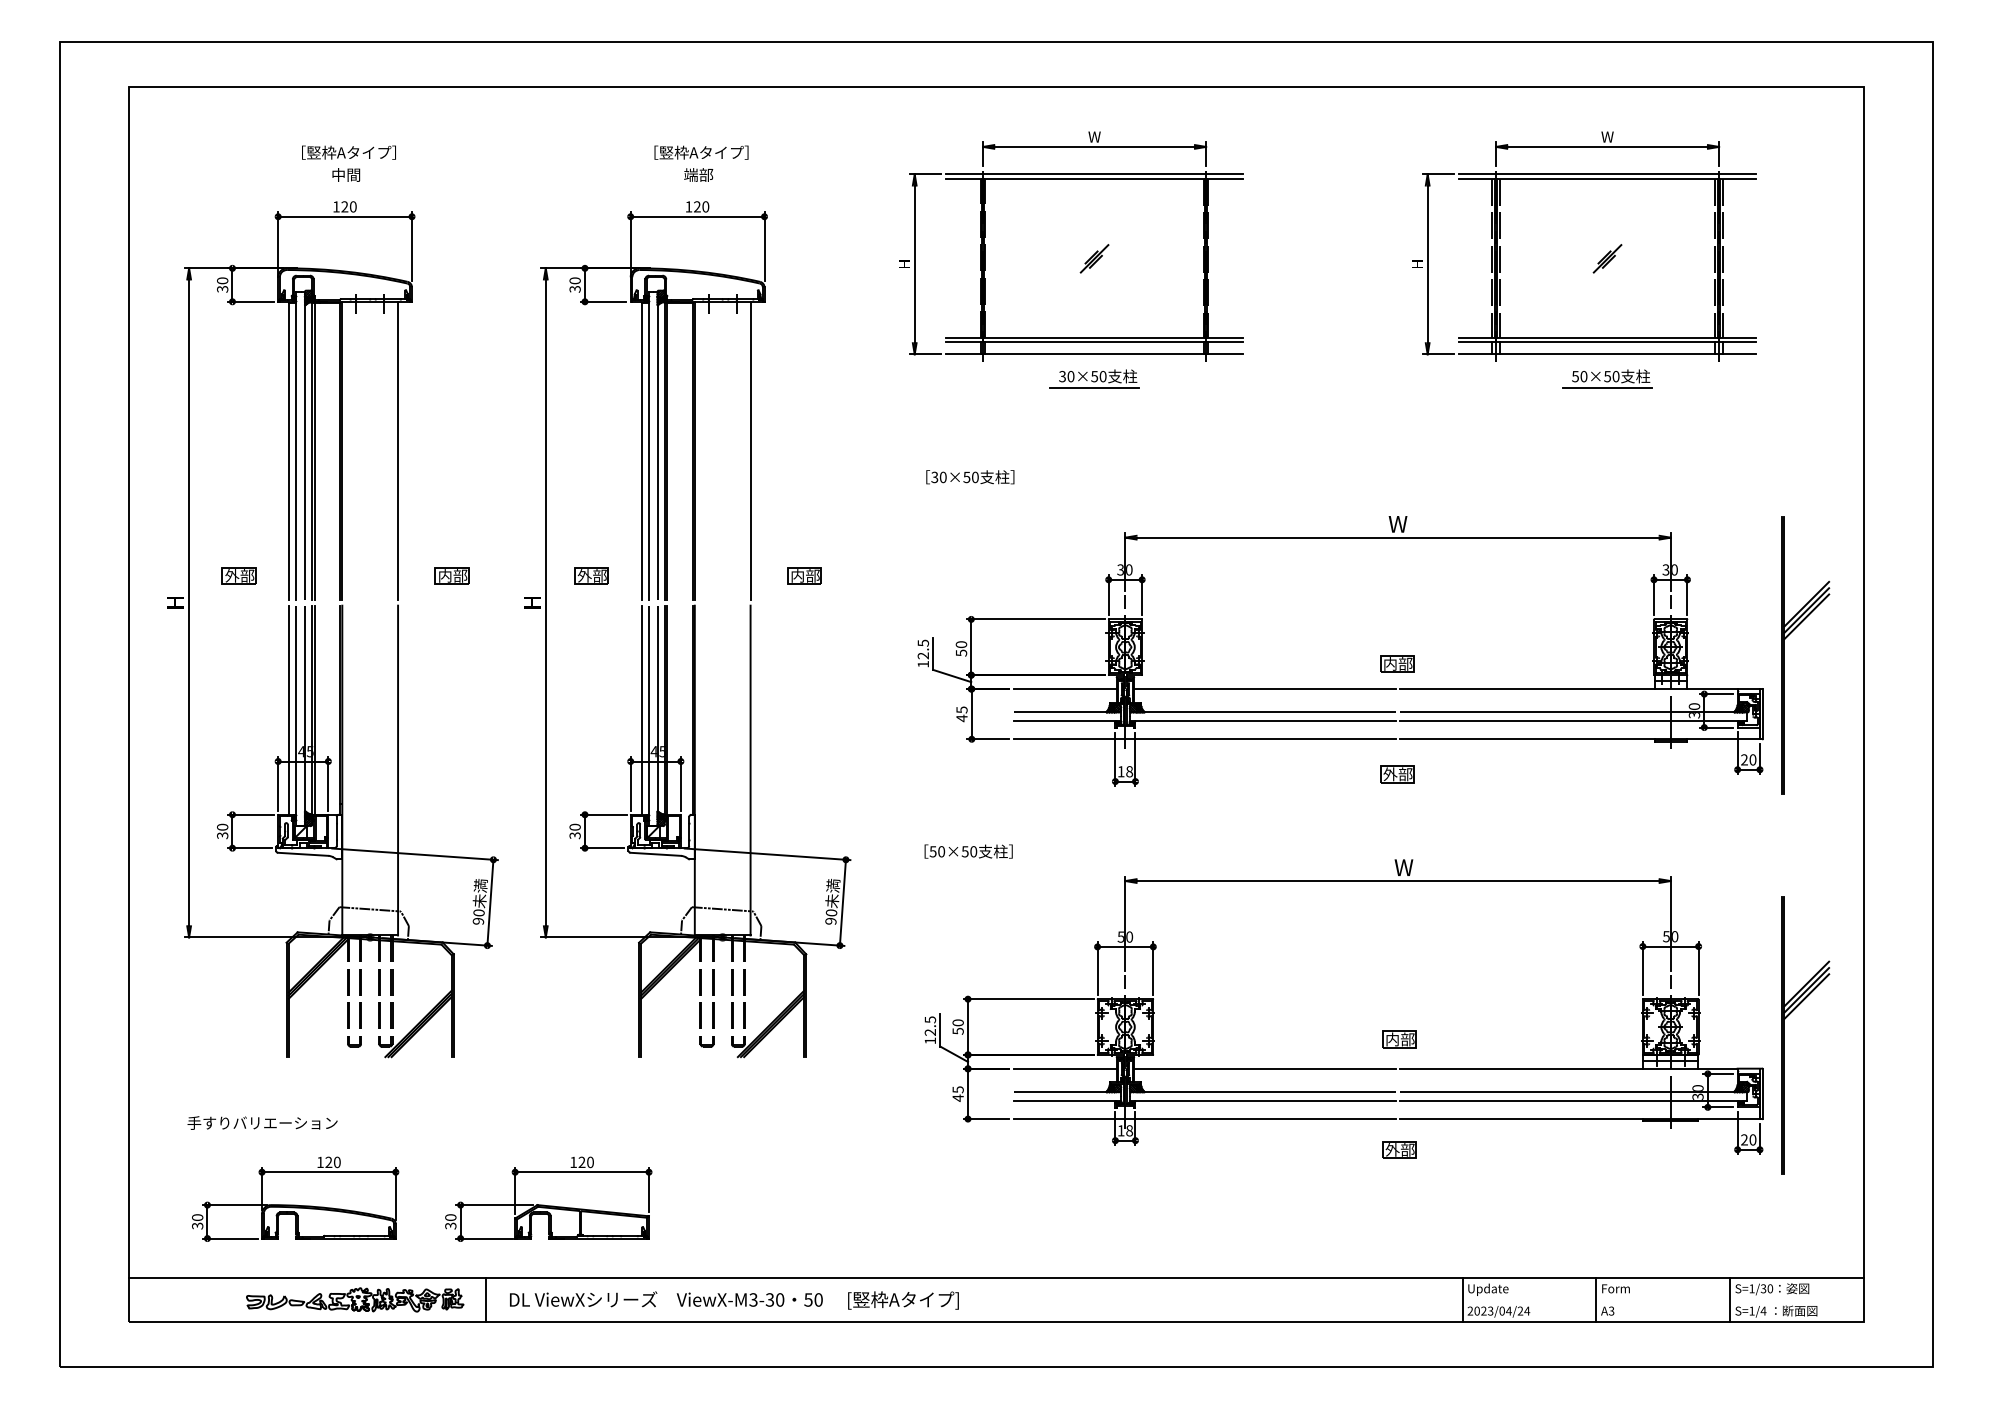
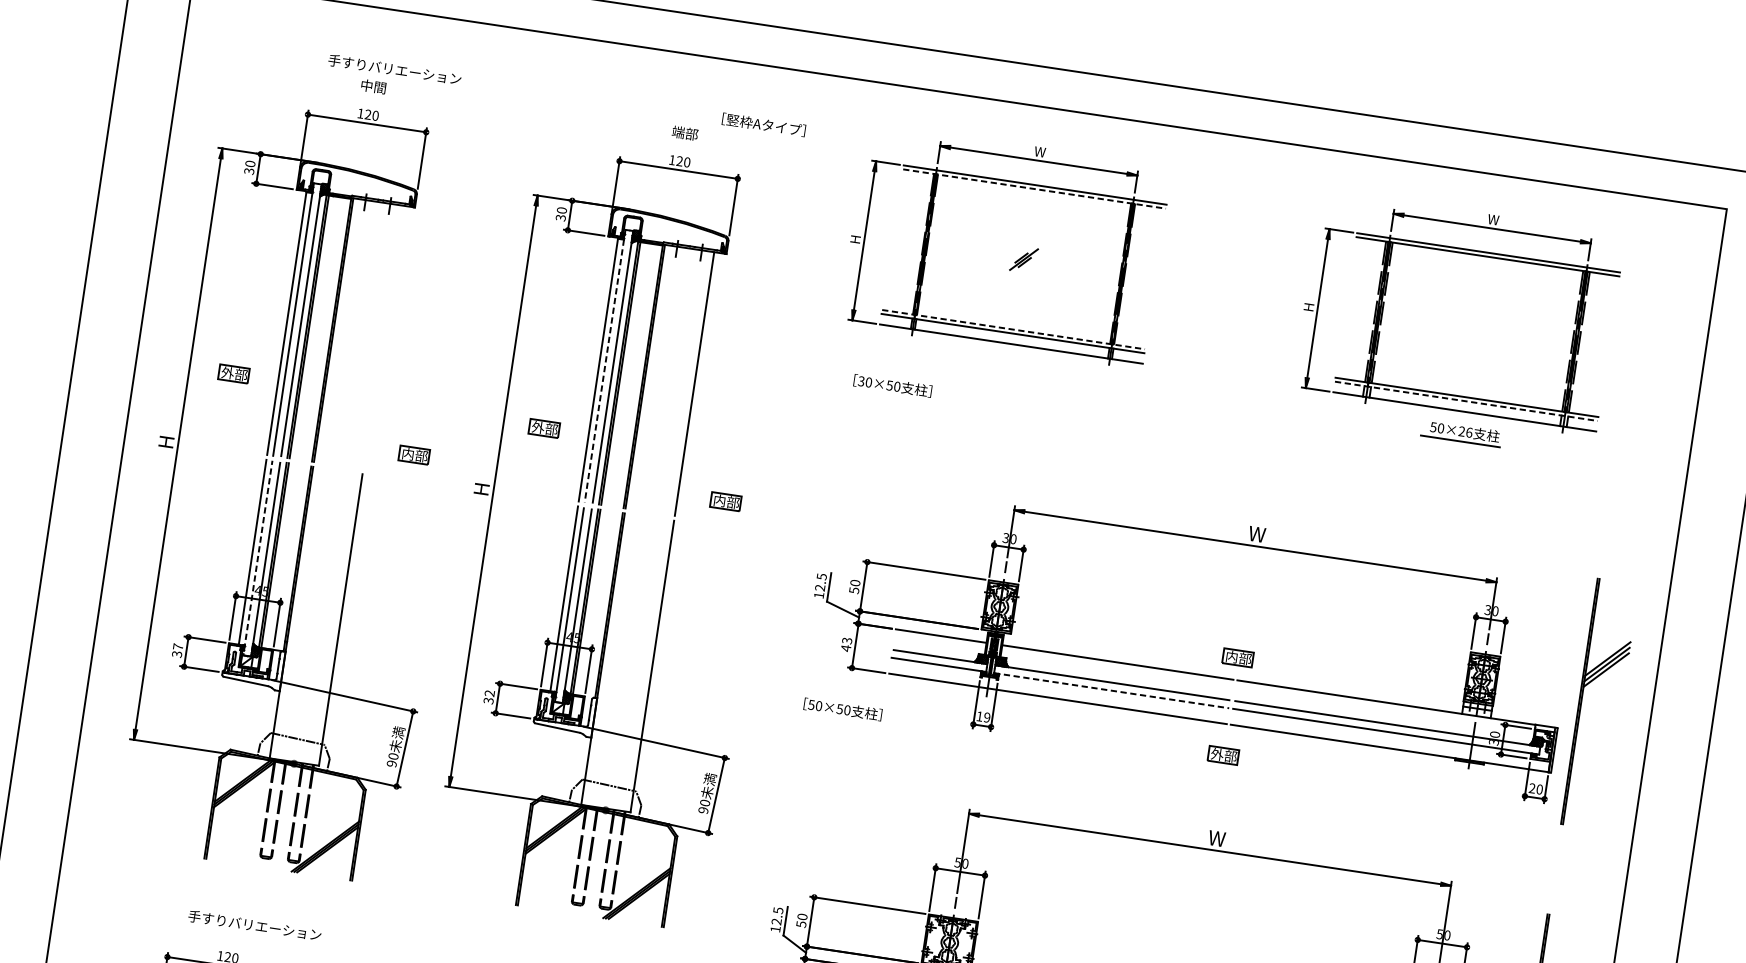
text: (366, 152) -> (394, 69), ［竪枠Aタイプ］ -> 手すりバリエーション
text: (701, 152) -> (763, 124), moved
line: (1094, 178) -> (1034, 188), solid -> dashed
part: (1607, 258) -> (1477, 327), removed
line: (1094, 337) -> (1013, 329), solid -> dashed
line: (1607, 342) -> (1466, 401), solid -> dashed
text: (1611, 376) -> (1465, 431), 50×50 -> 50×26
part: (1094, 378) -> (1008, 365), removed
line: (648, 446) -> (604, 366), solid -> dashed
line: (398, 450) -> (383, 337), removed
text: (970, 477) -> (892, 386), moved
part: (238, 575) -> (233, 373), moved
part: (591, 575) -> (544, 428), moved
text: (961, 709) -> (846, 640), 45 -> 43
line: (296, 719) -> (257, 561), solid -> dashed
line: (1262, 721) -> (1111, 690), solid -> dashed
text: (1129, 771) -> (987, 717), 18 -> 19
text: (222, 826) -> (178, 646), 30 -> 37
text: (574, 826) -> (489, 692), 30 -> 32
text: (968, 851) -> (842, 709), moved
text: (262, 1122) -> (254, 925), moved

